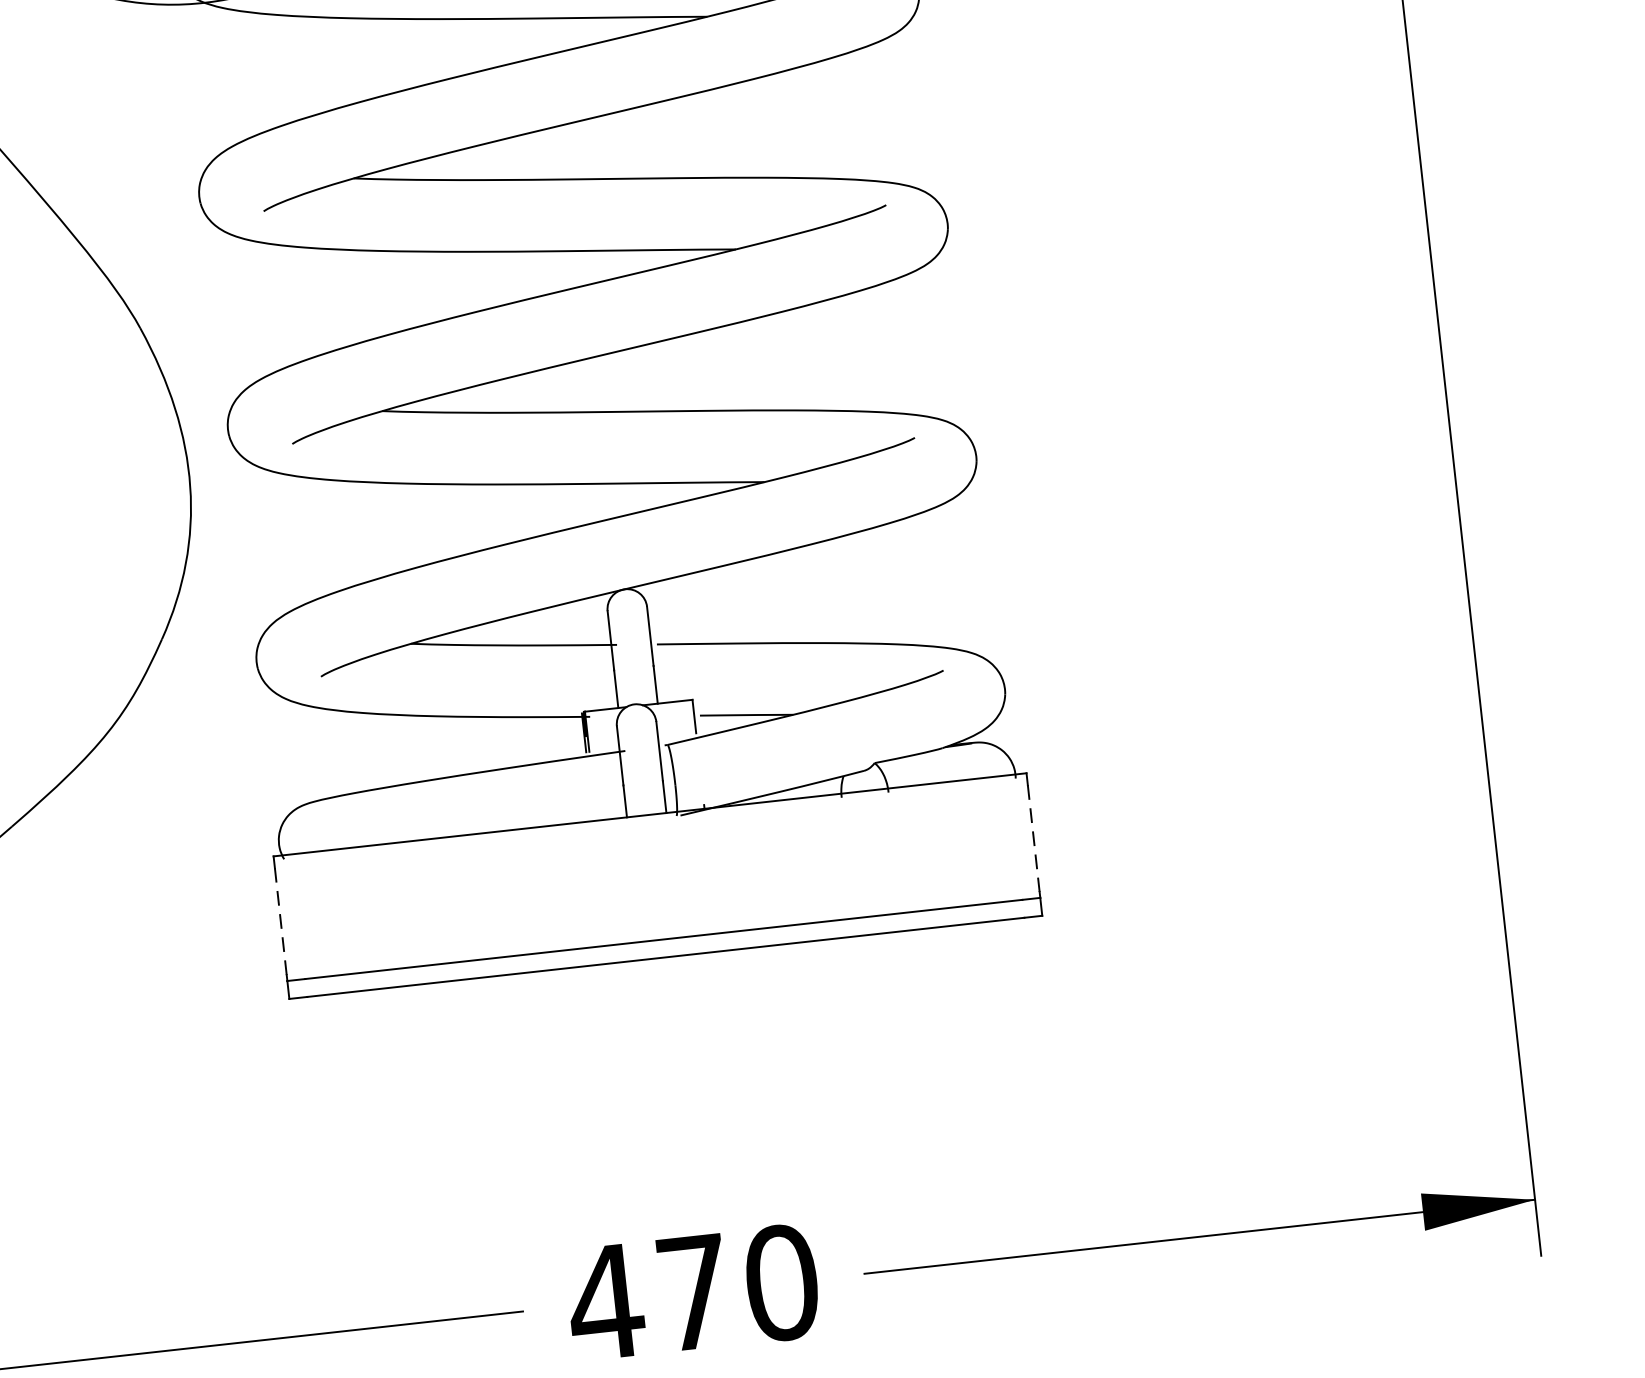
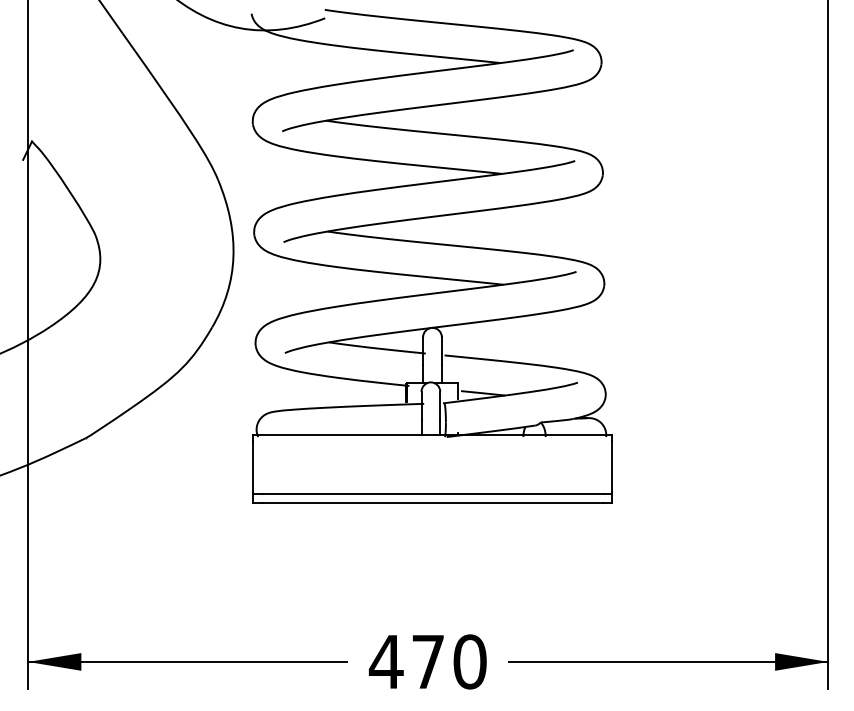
line: (1033, 839) -> (611, 466), dashed -> solid
line: (280, 920) -> (253, 465), dashed -> solid

